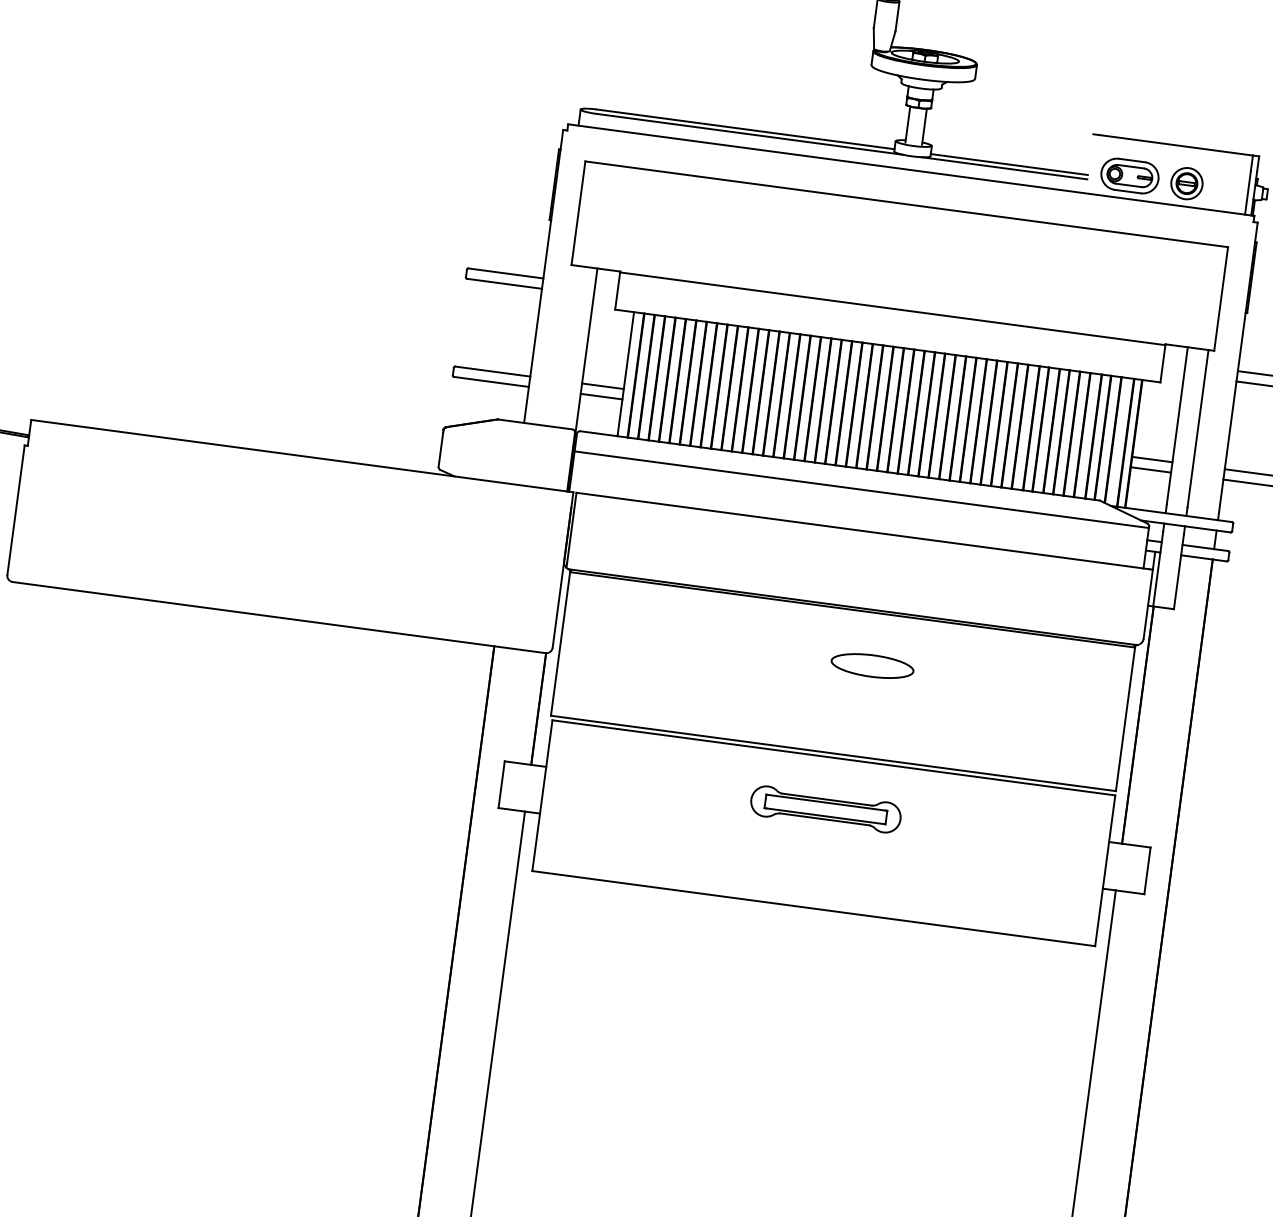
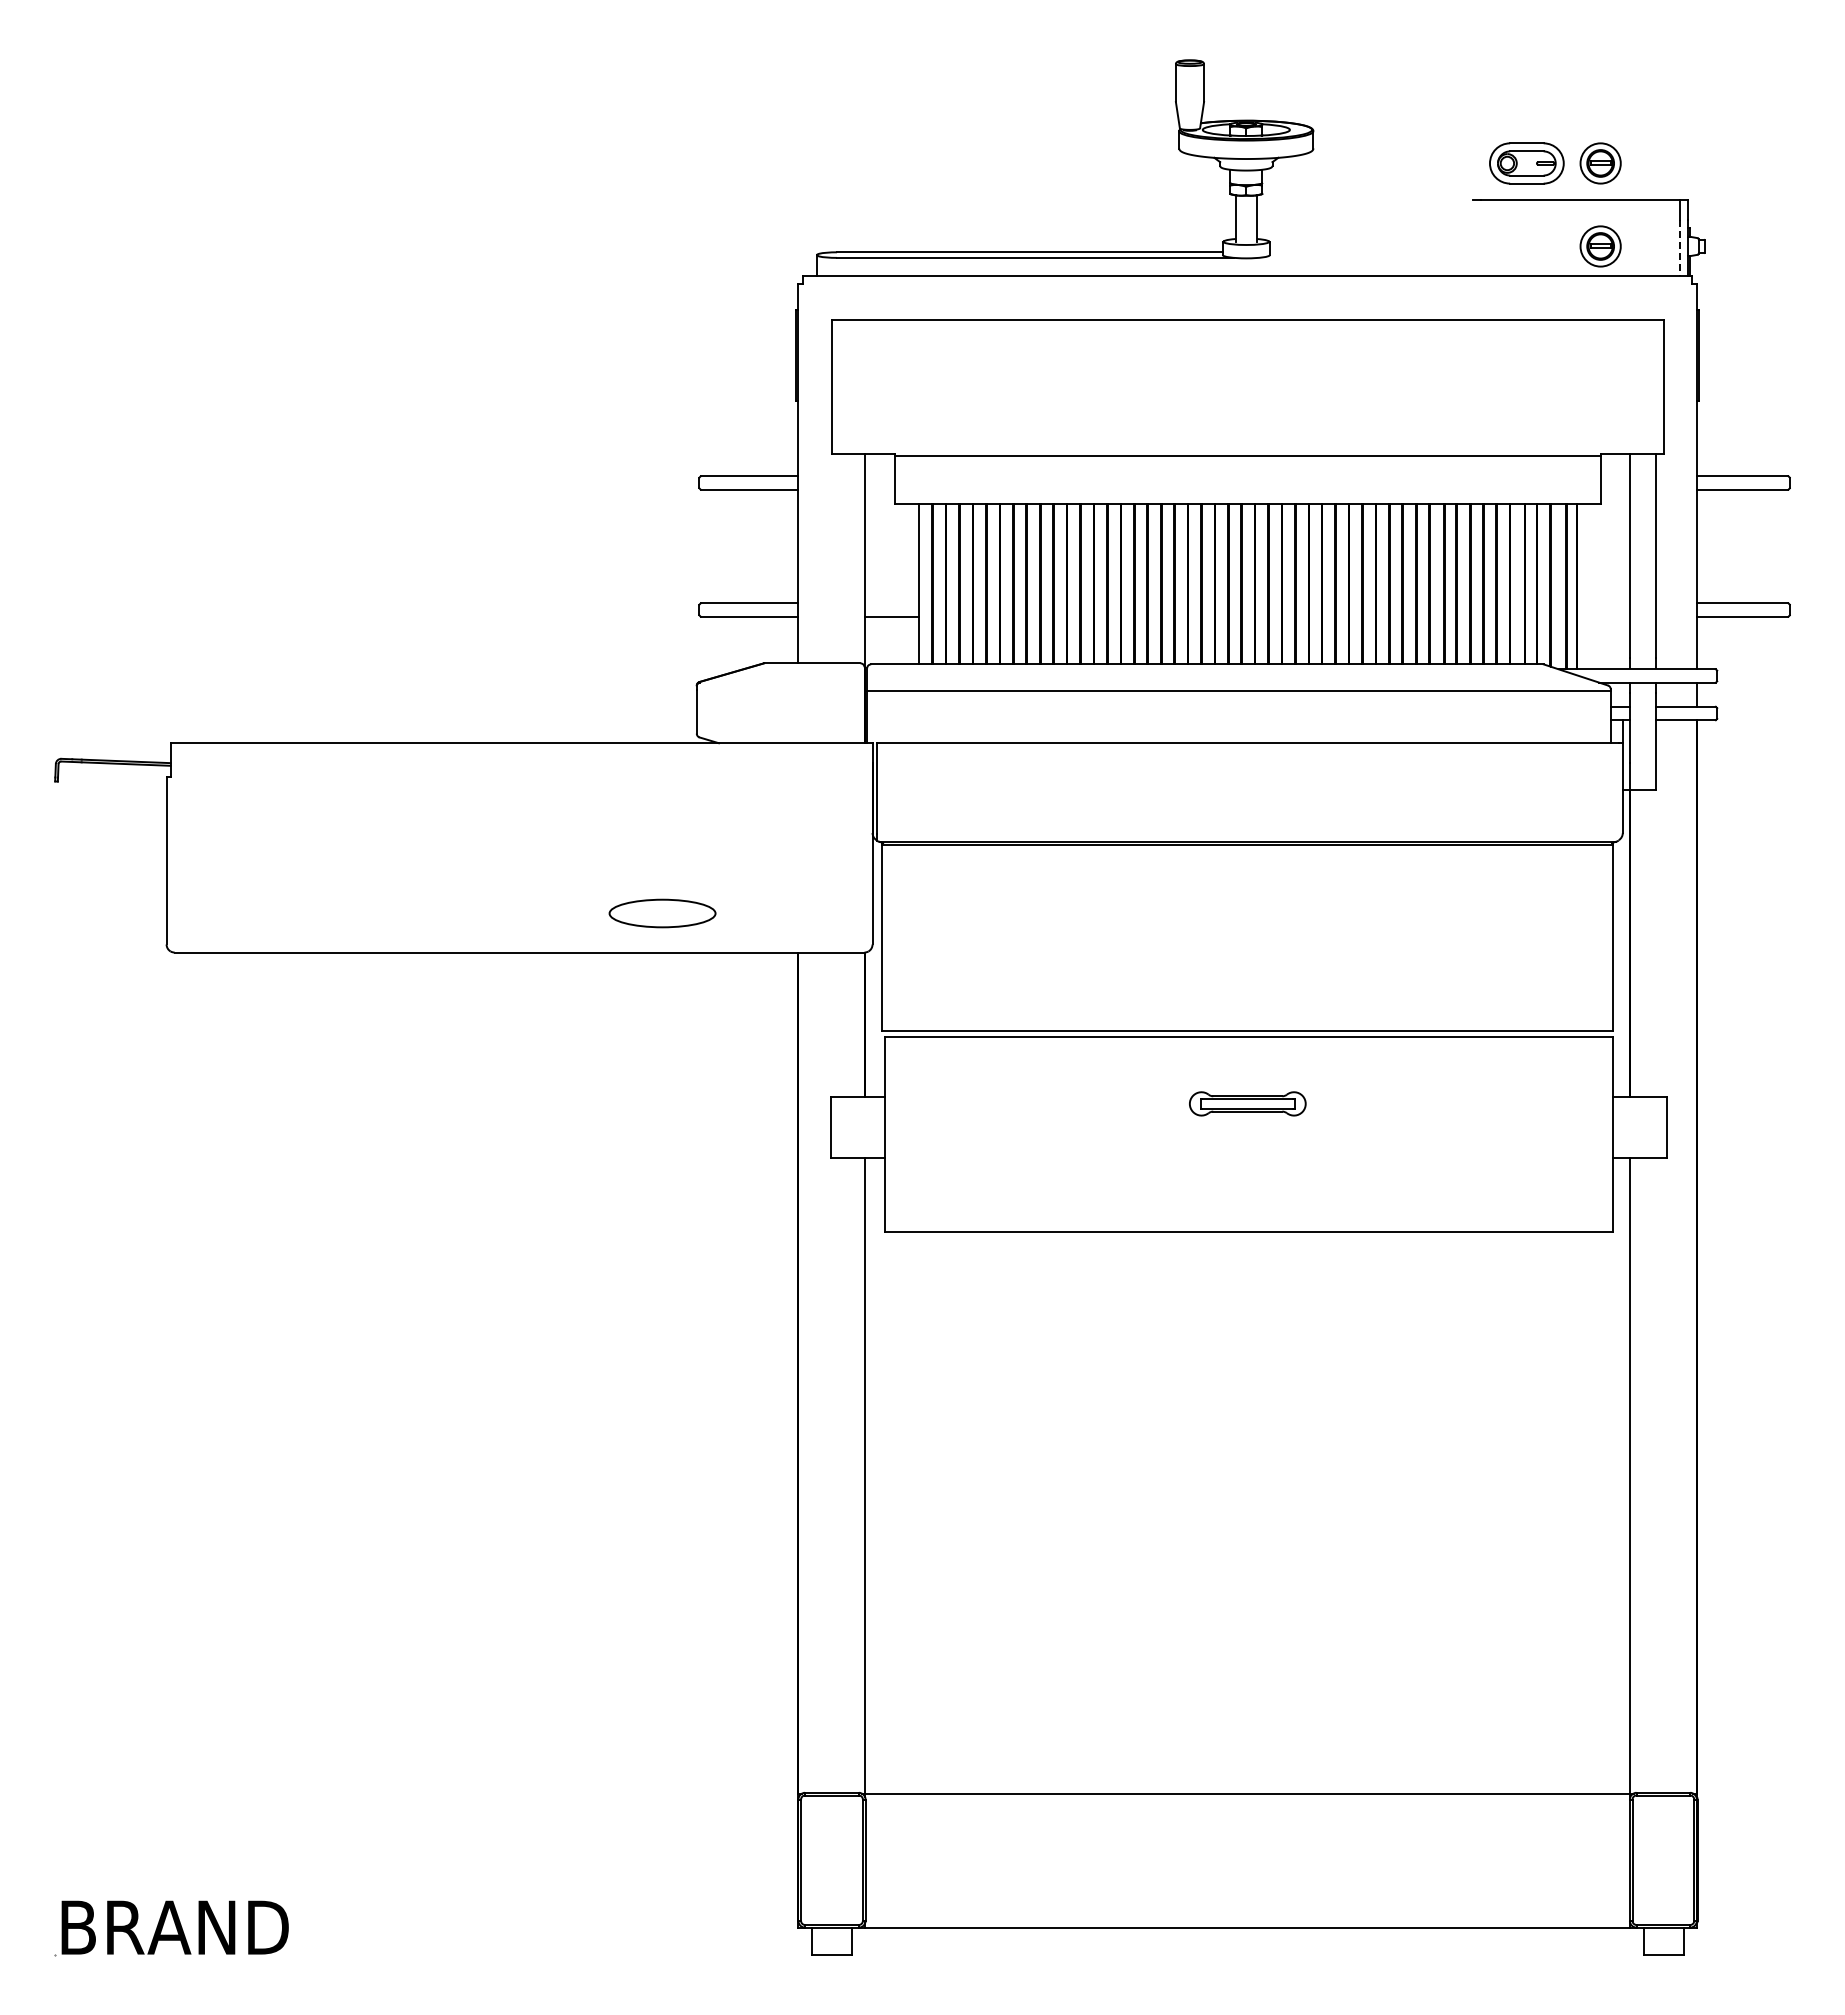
part: (1195, 119) -> (1600, 163), added
line: (1009, 164) -> (1371, 252), removed
line: (1004, 167) -> (1365, 257), removed
part: (1129, 176) -> (1526, 163), moved
line: (1247, 193) -> (1679, 248), solid -> dashed
line: (603, 386) -> (892, 603), removed
line: (1152, 459) -> (1603, 603), removed
line: (1151, 469) -> (1603, 616), removed
part: (872, 666) -> (662, 913), moved
part: (825, 809) -> (1247, 1103), size x0.6

